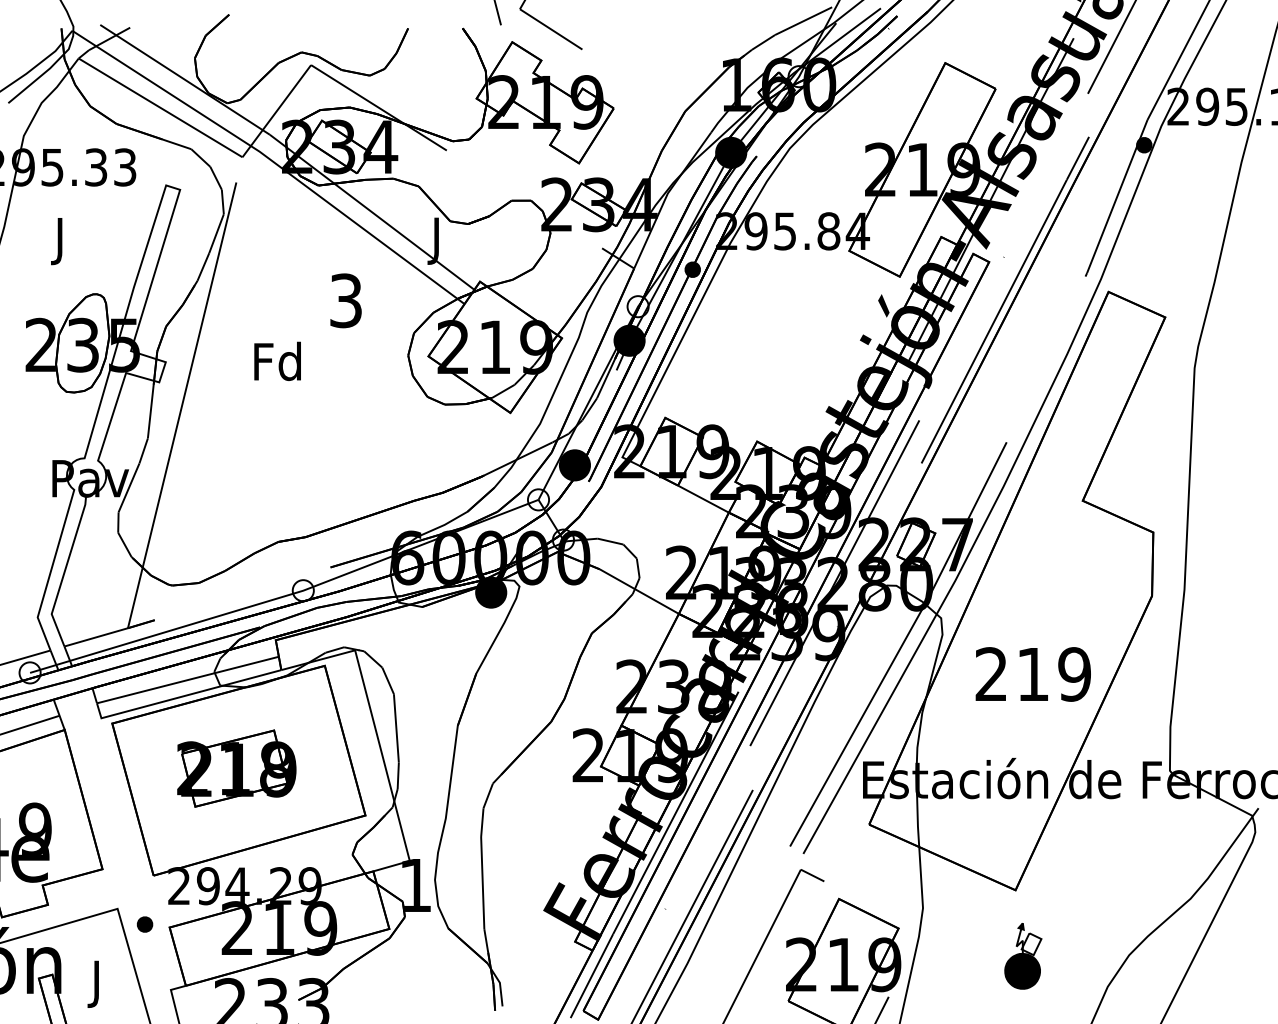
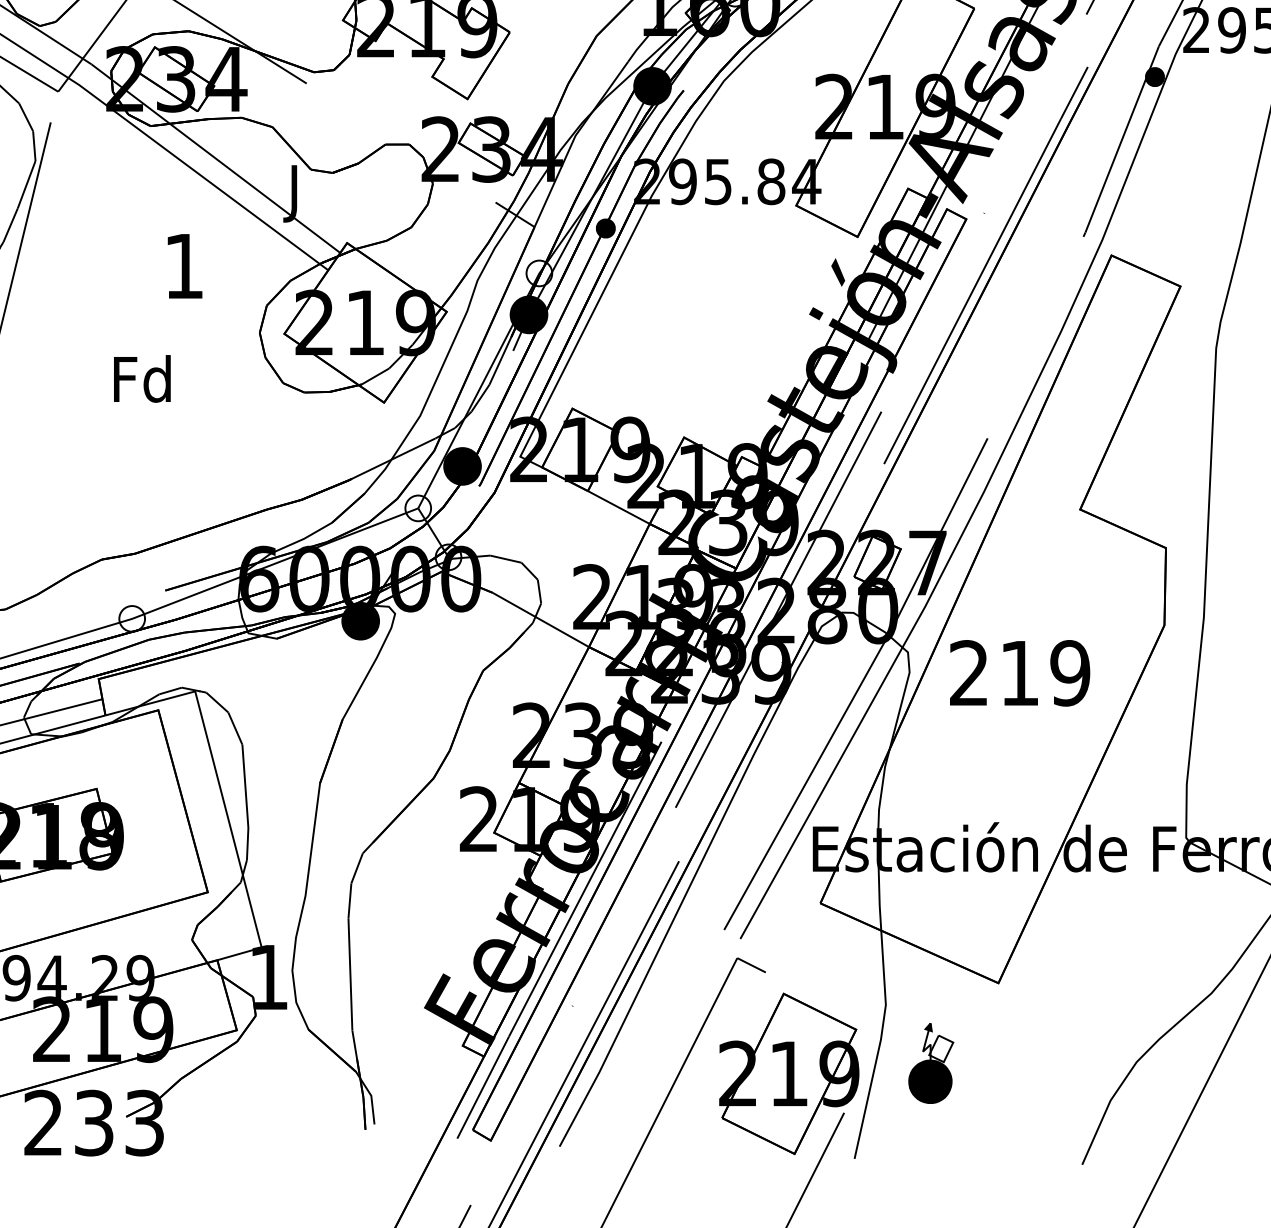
text: (345, 300) -> (183, 265), 3 -> 1
text: (277, 360) -> (142, 377), moved
text: (1032, 674) -> (1019, 673), moved
part: (1023, 956) -> (931, 1063), moved

